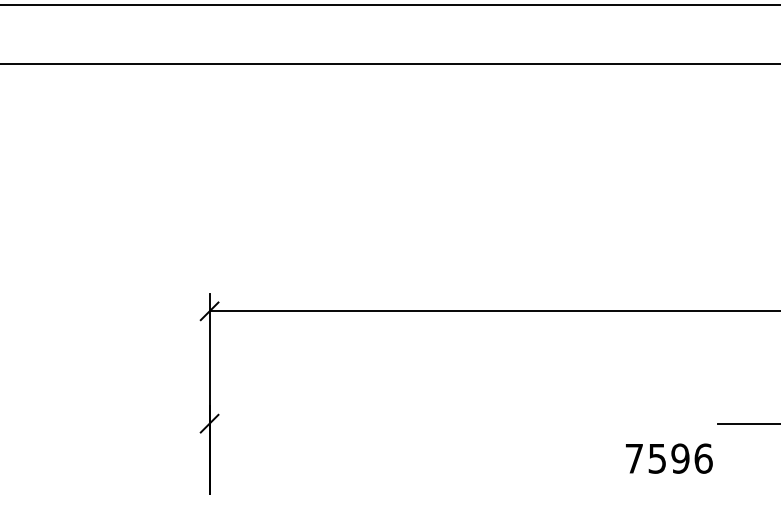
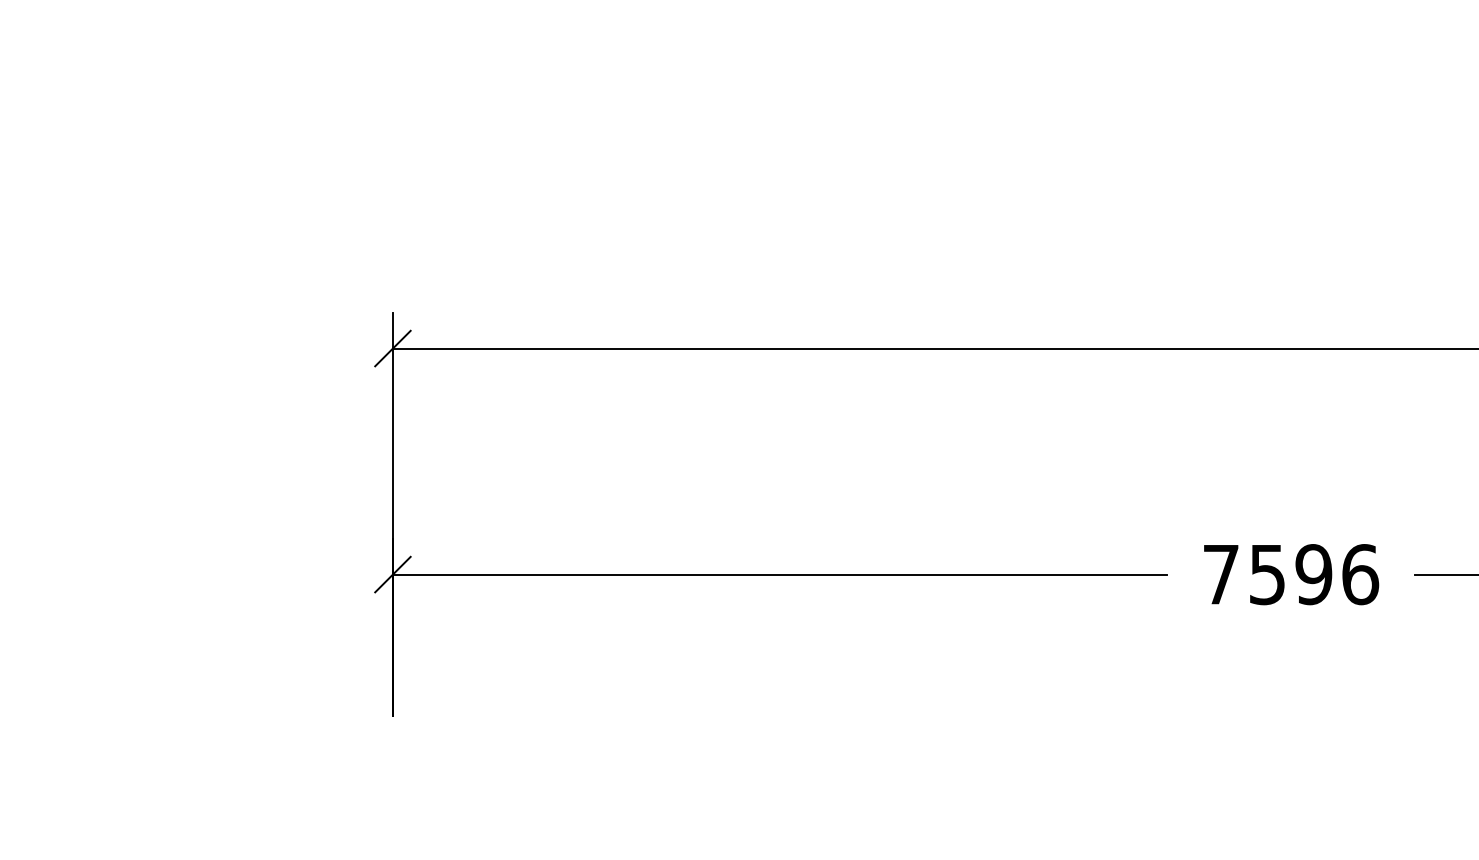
line: (401, 423) -> (778, 574), added
text: (669, 458) -> (1291, 574), moved

